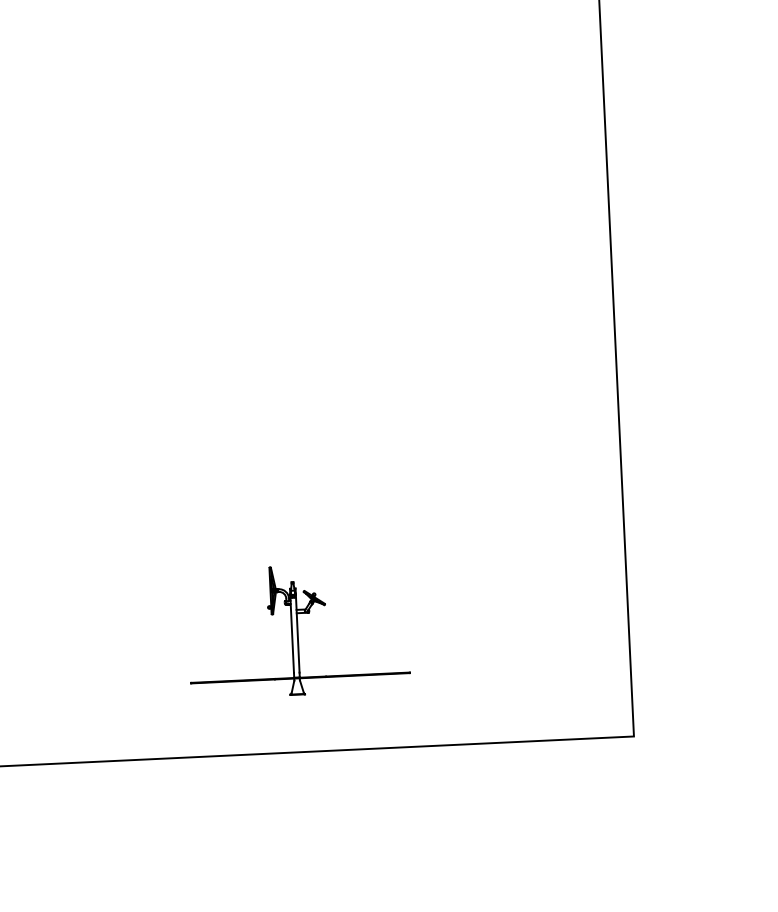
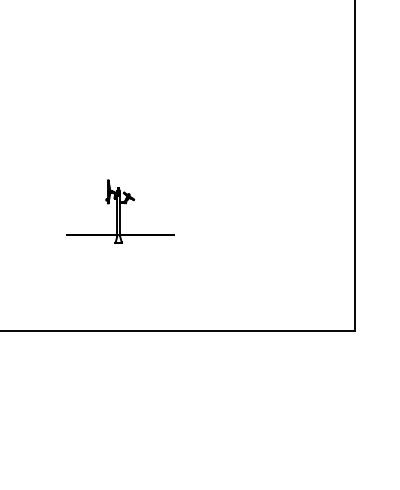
part: (298, 629) -> (120, 211), moved

